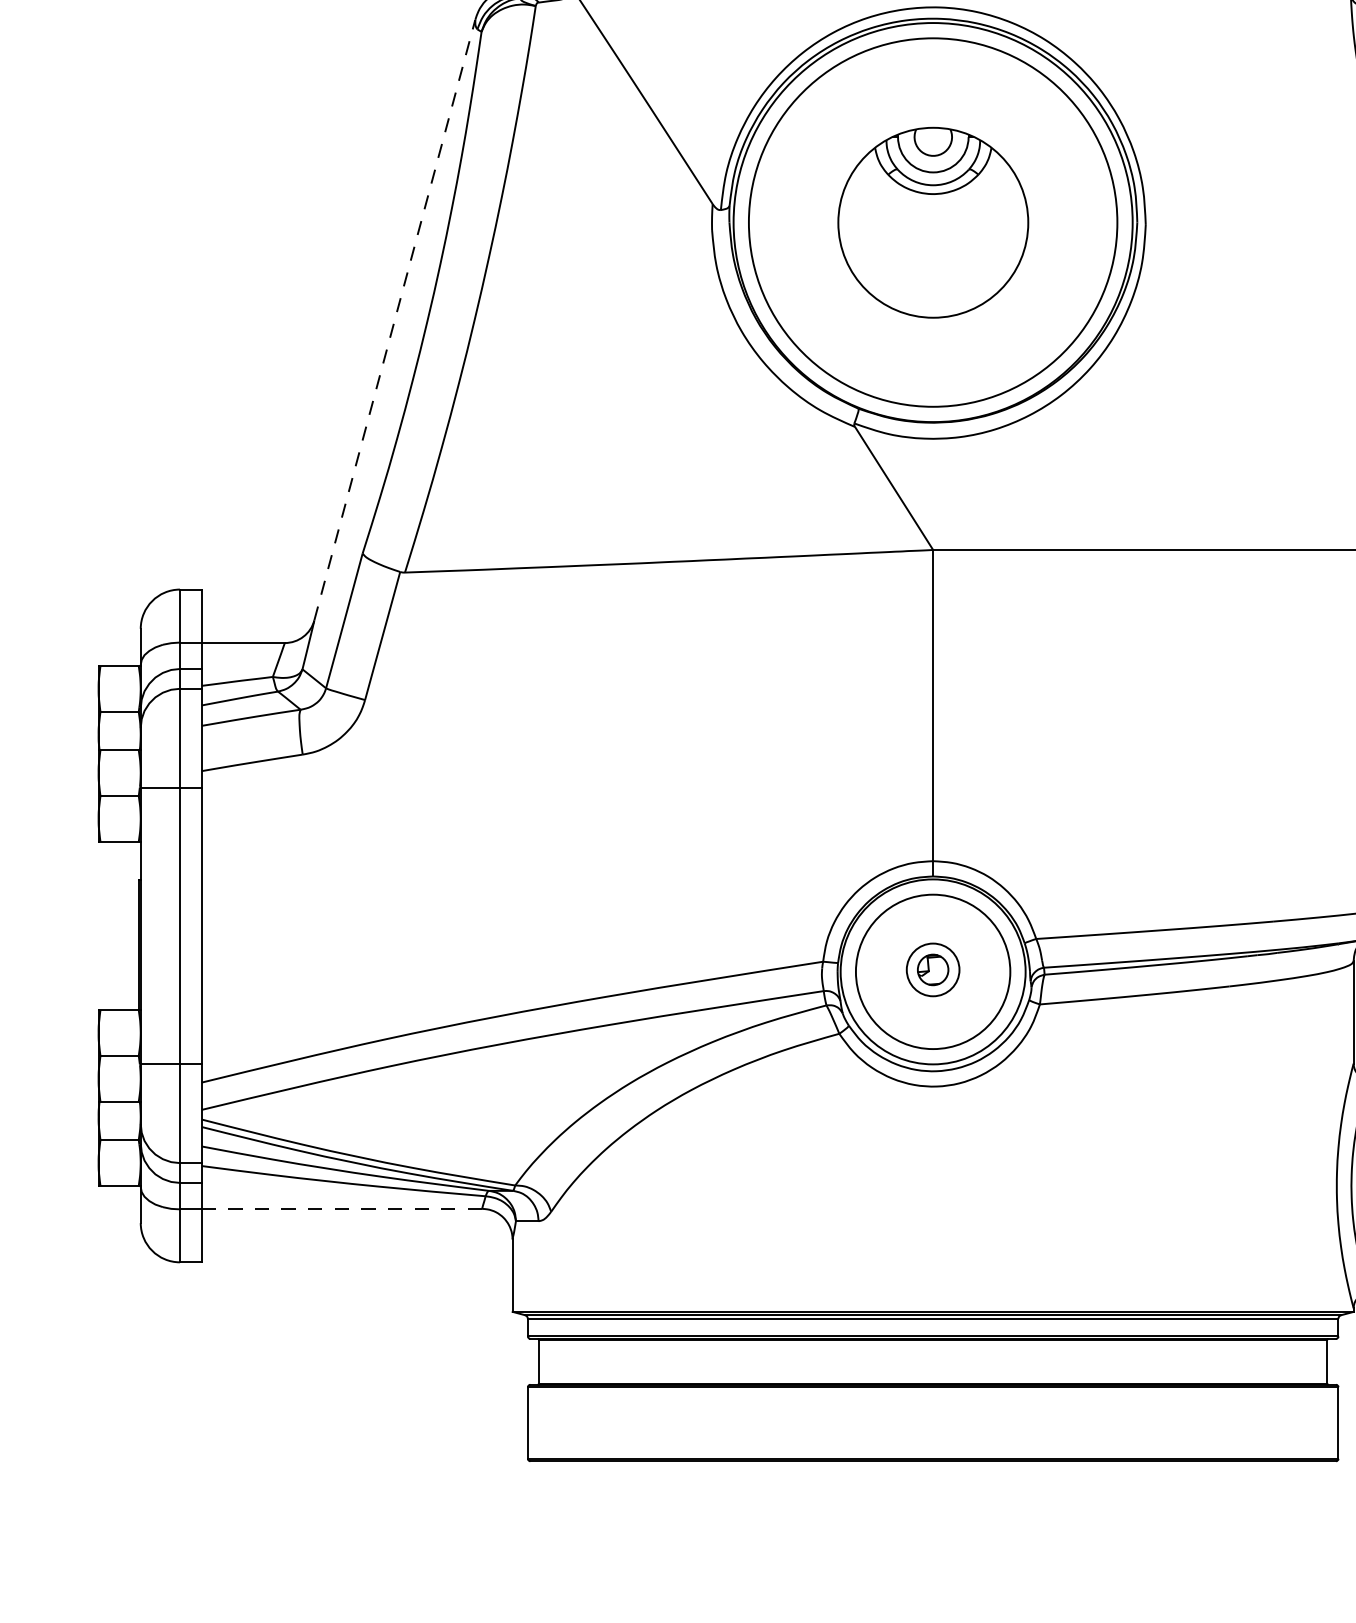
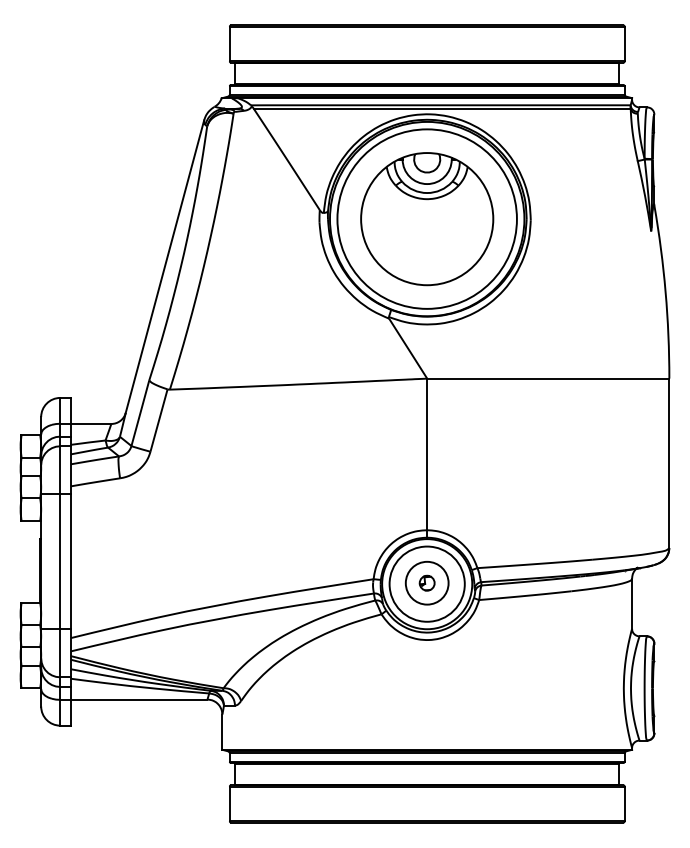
part: (933, 223) -> (427, 219), size x1.43
line: (395, 319) -> (165, 266), dashed -> solid
circle: (931, 968) -> (426, 582), size x1.67
line: (340, 1208) -> (138, 699), dashed -> solid

